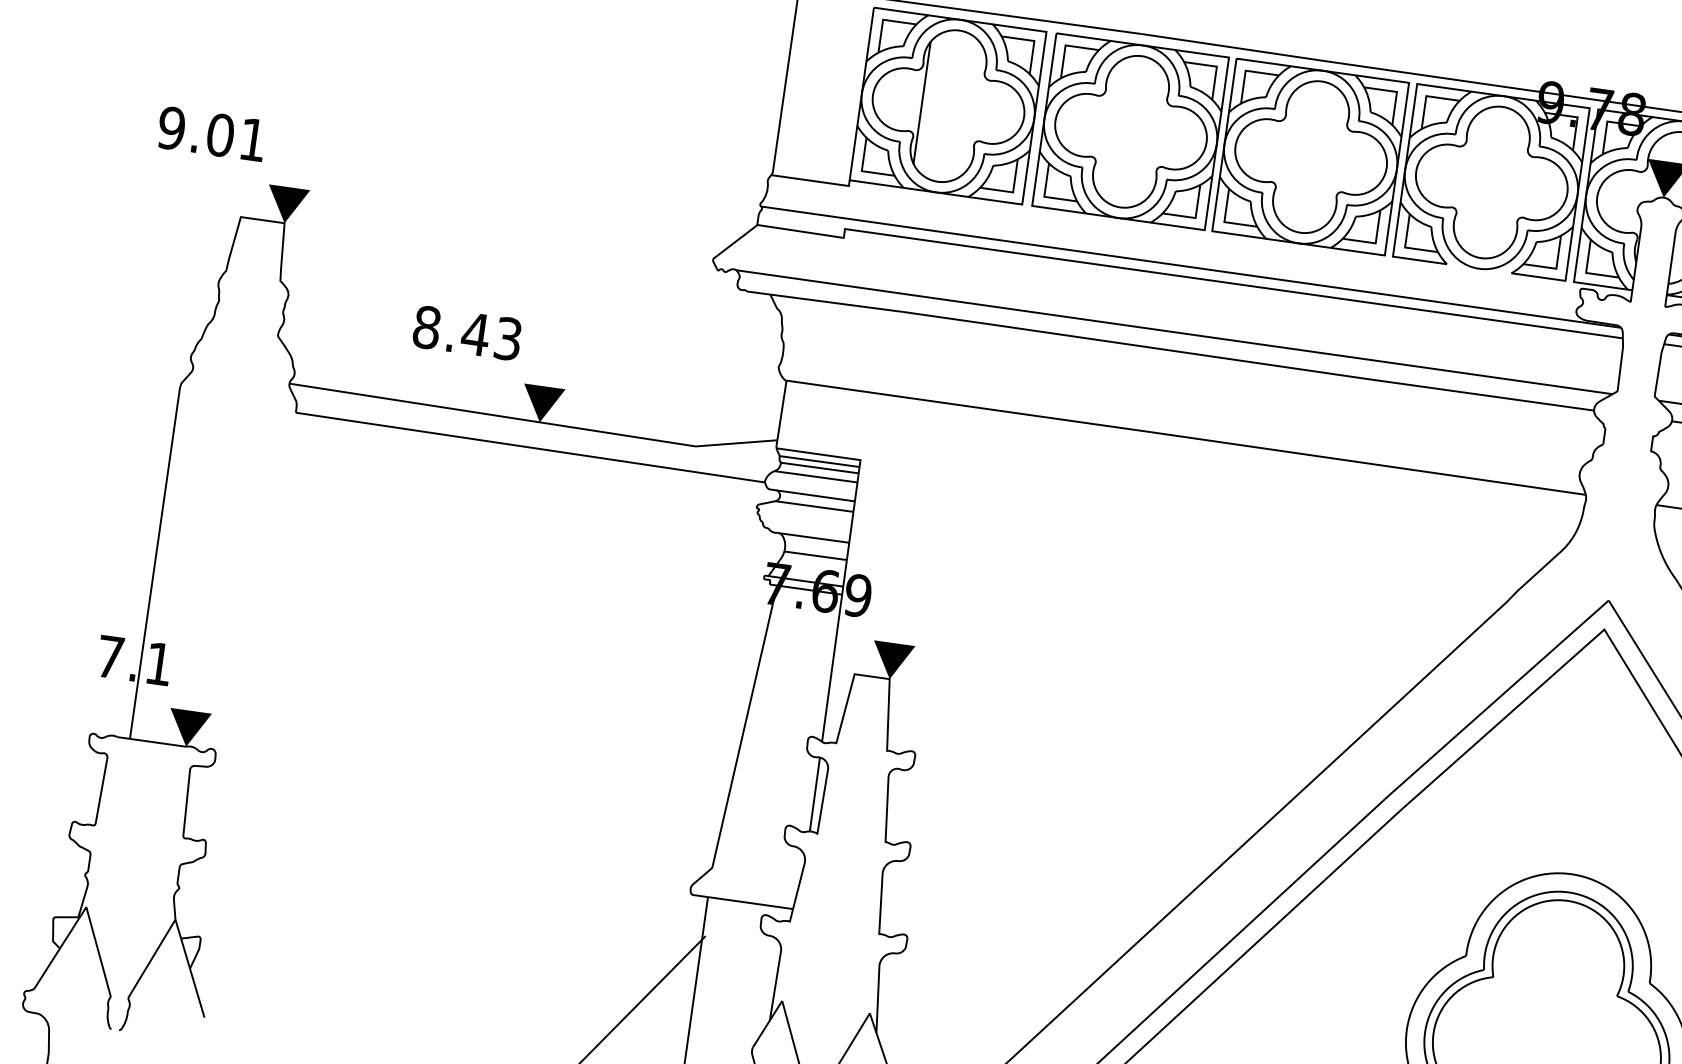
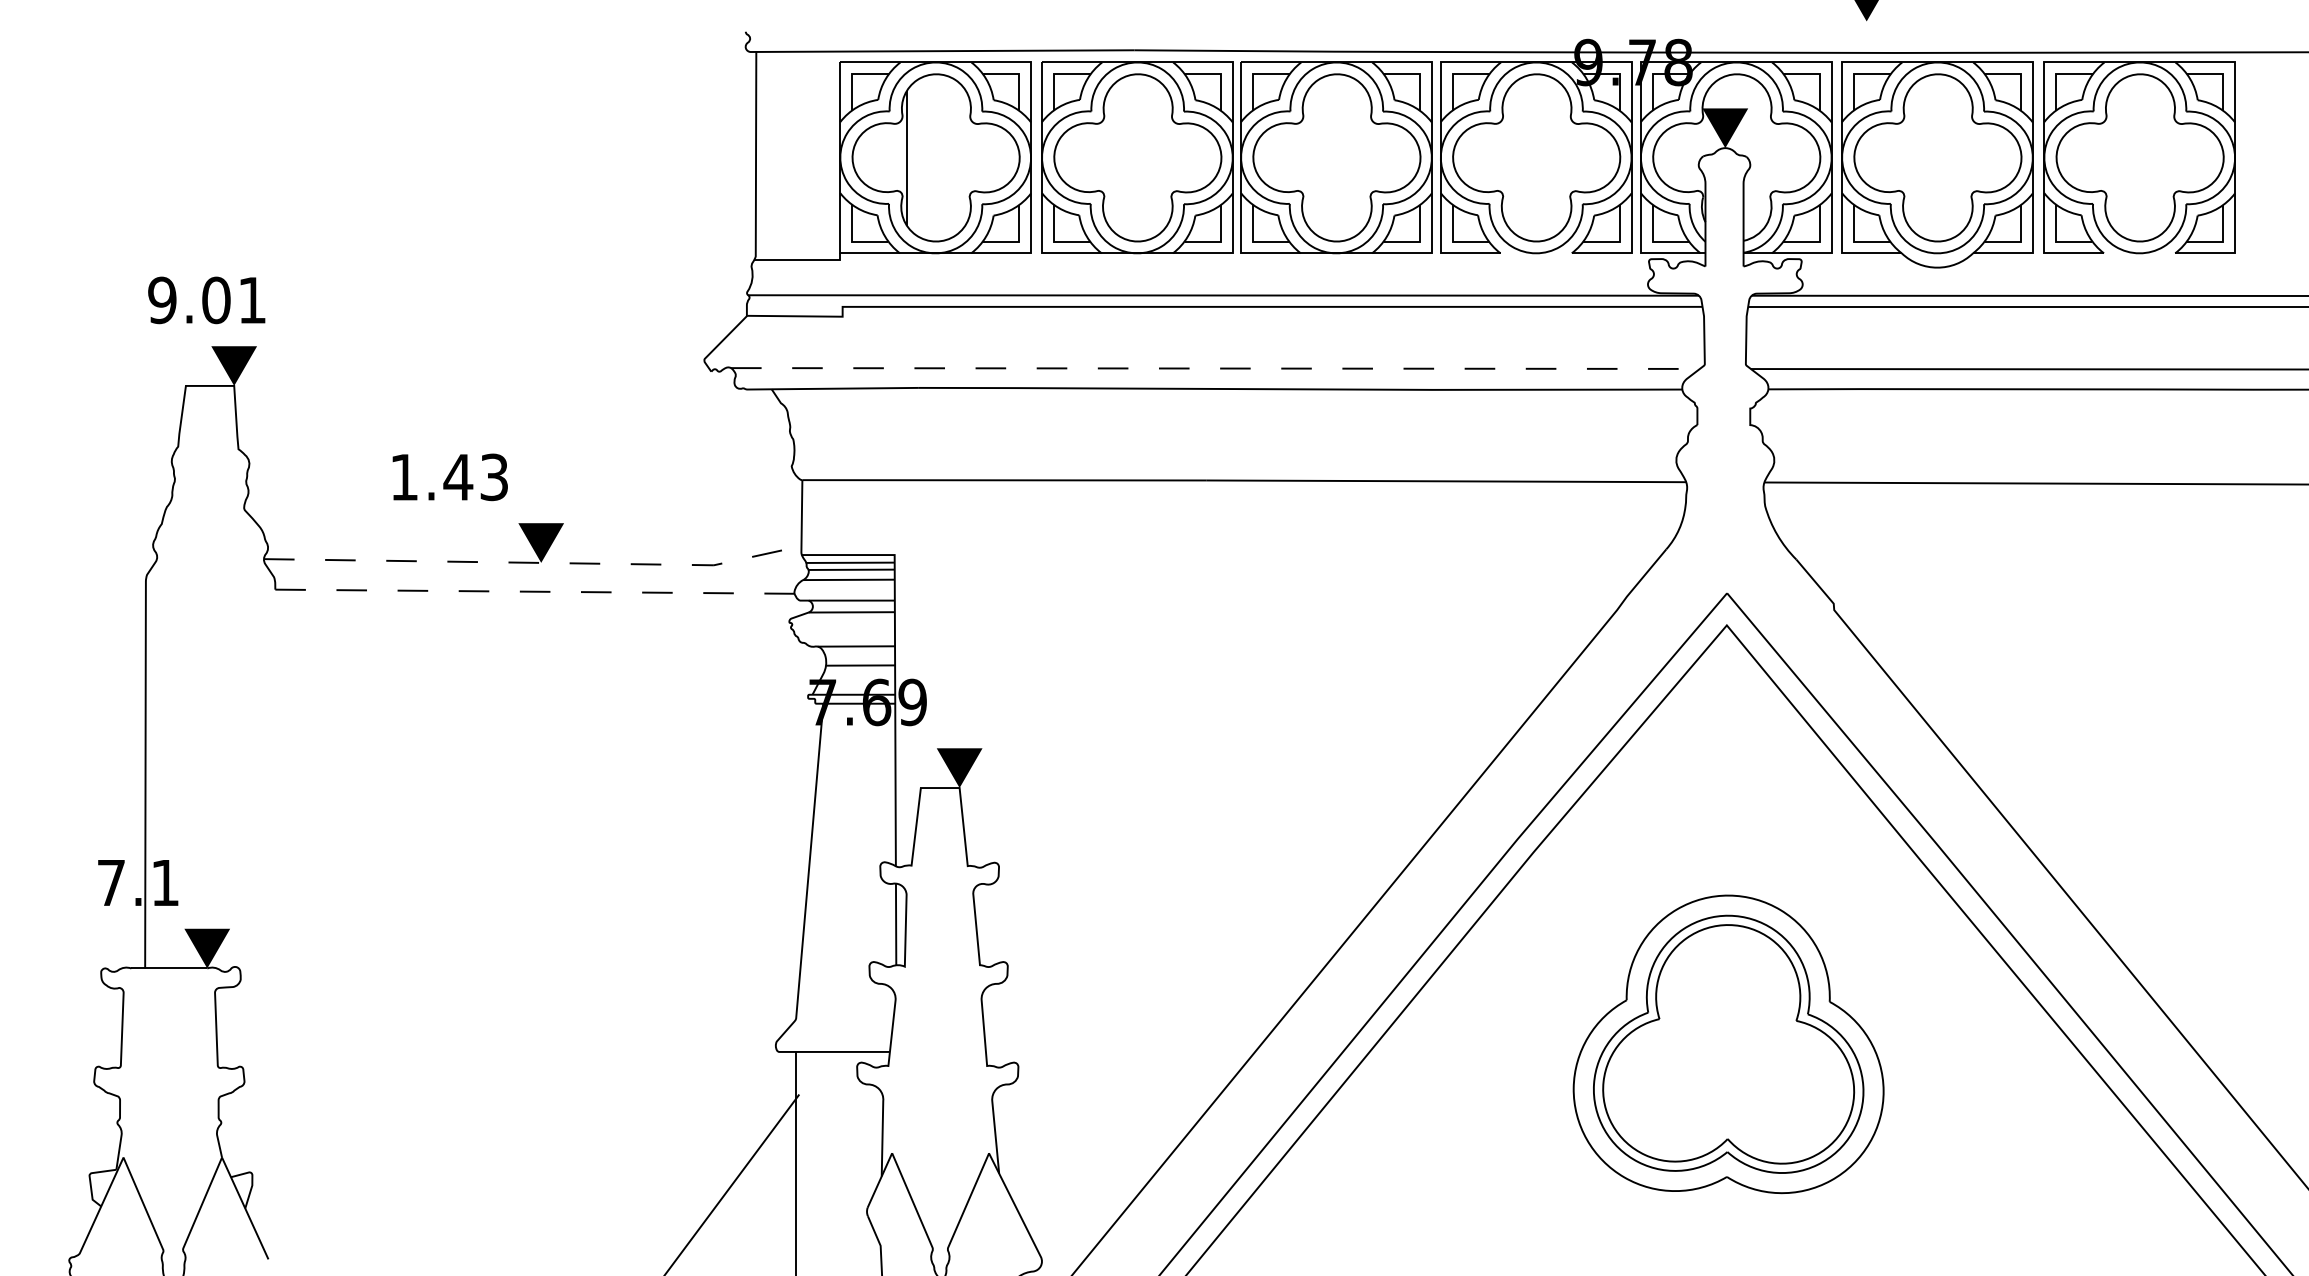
text: (211, 134) -> (206, 300), moved
text: (426, 327) -> (404, 477), 8.43 -> 1.43
line: (1174, 332) -> (1215, 368), solid -> dashed
line: (533, 421) -> (534, 562), solid -> dashed
line: (530, 447) -> (534, 591), solid -> dashed

